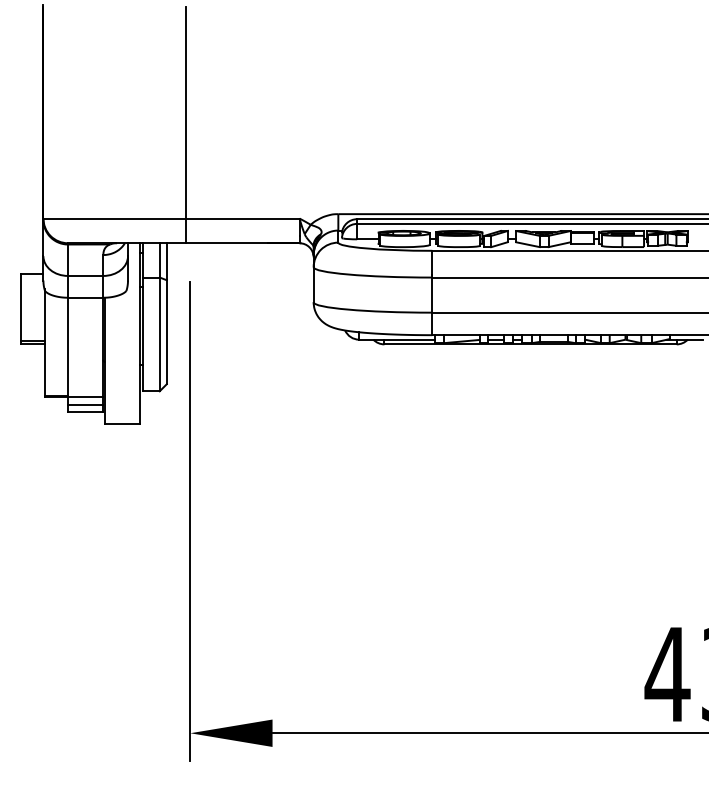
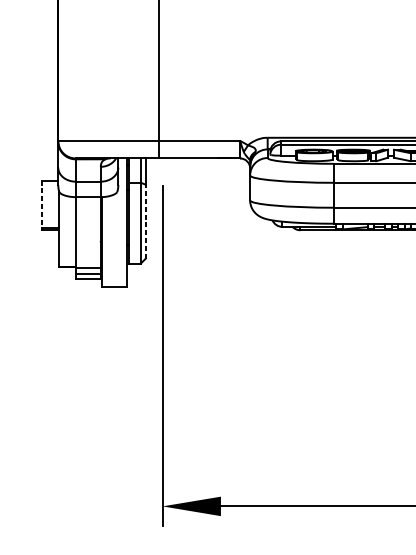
line: (21, 308) -> (42, 204), solid -> dashed
line: (166, 331) -> (145, 221), solid -> dashed

